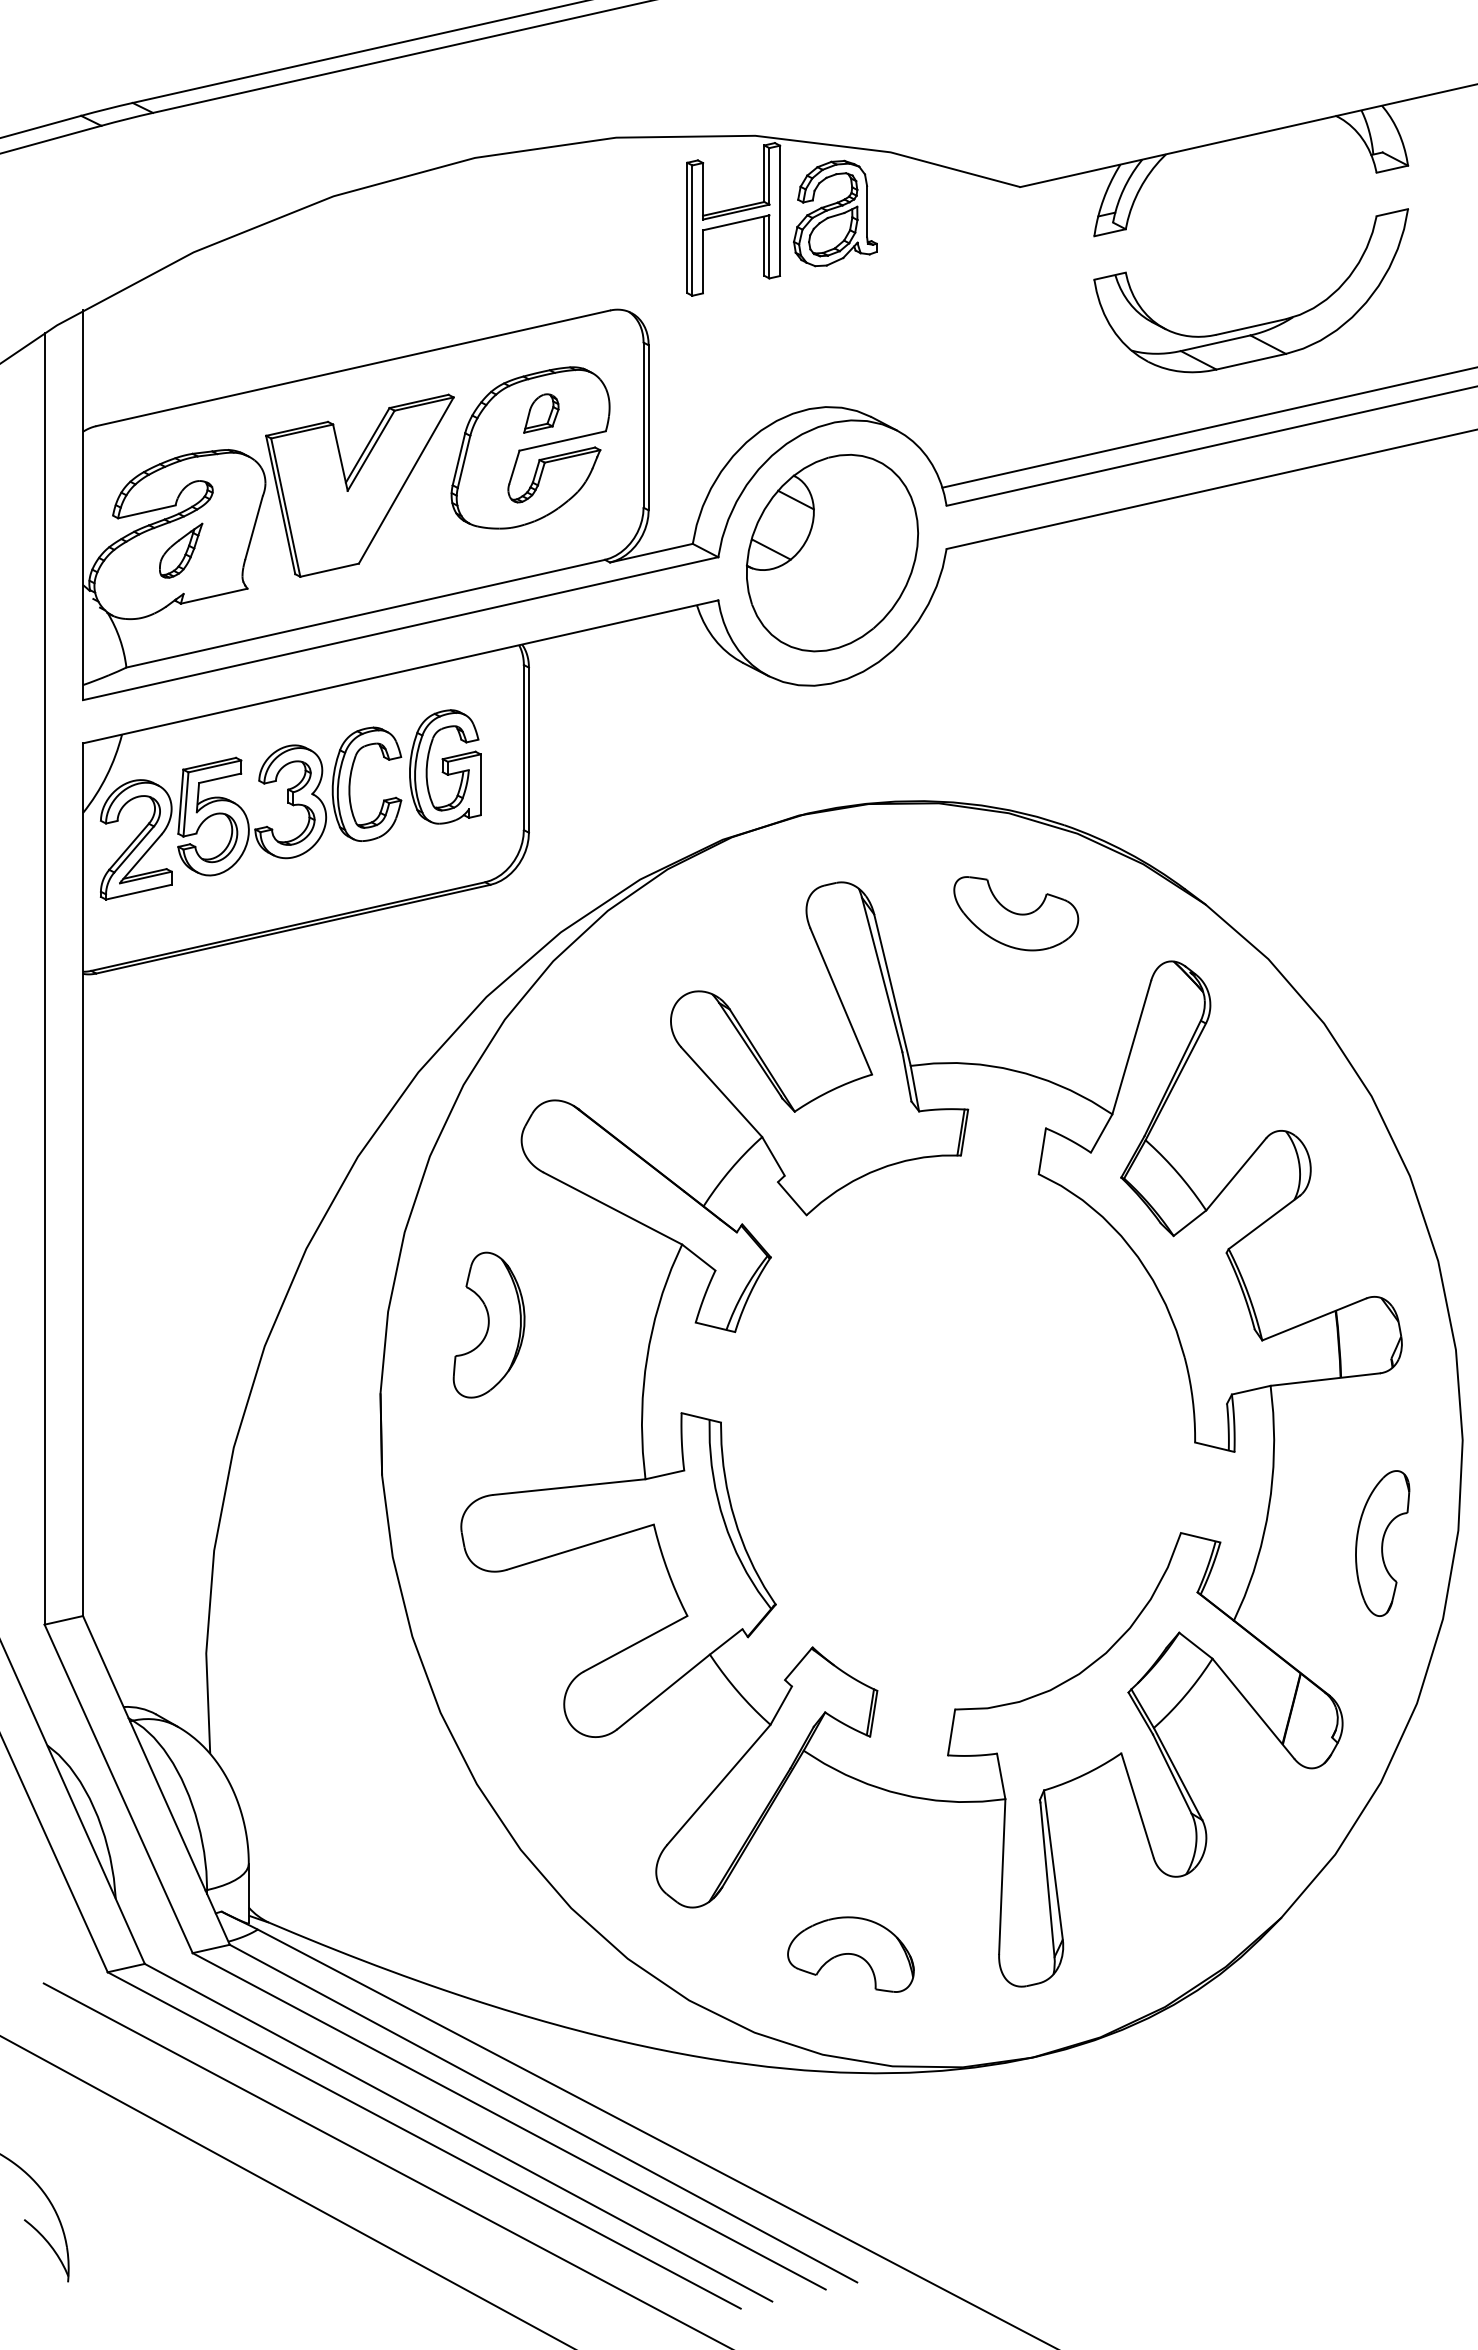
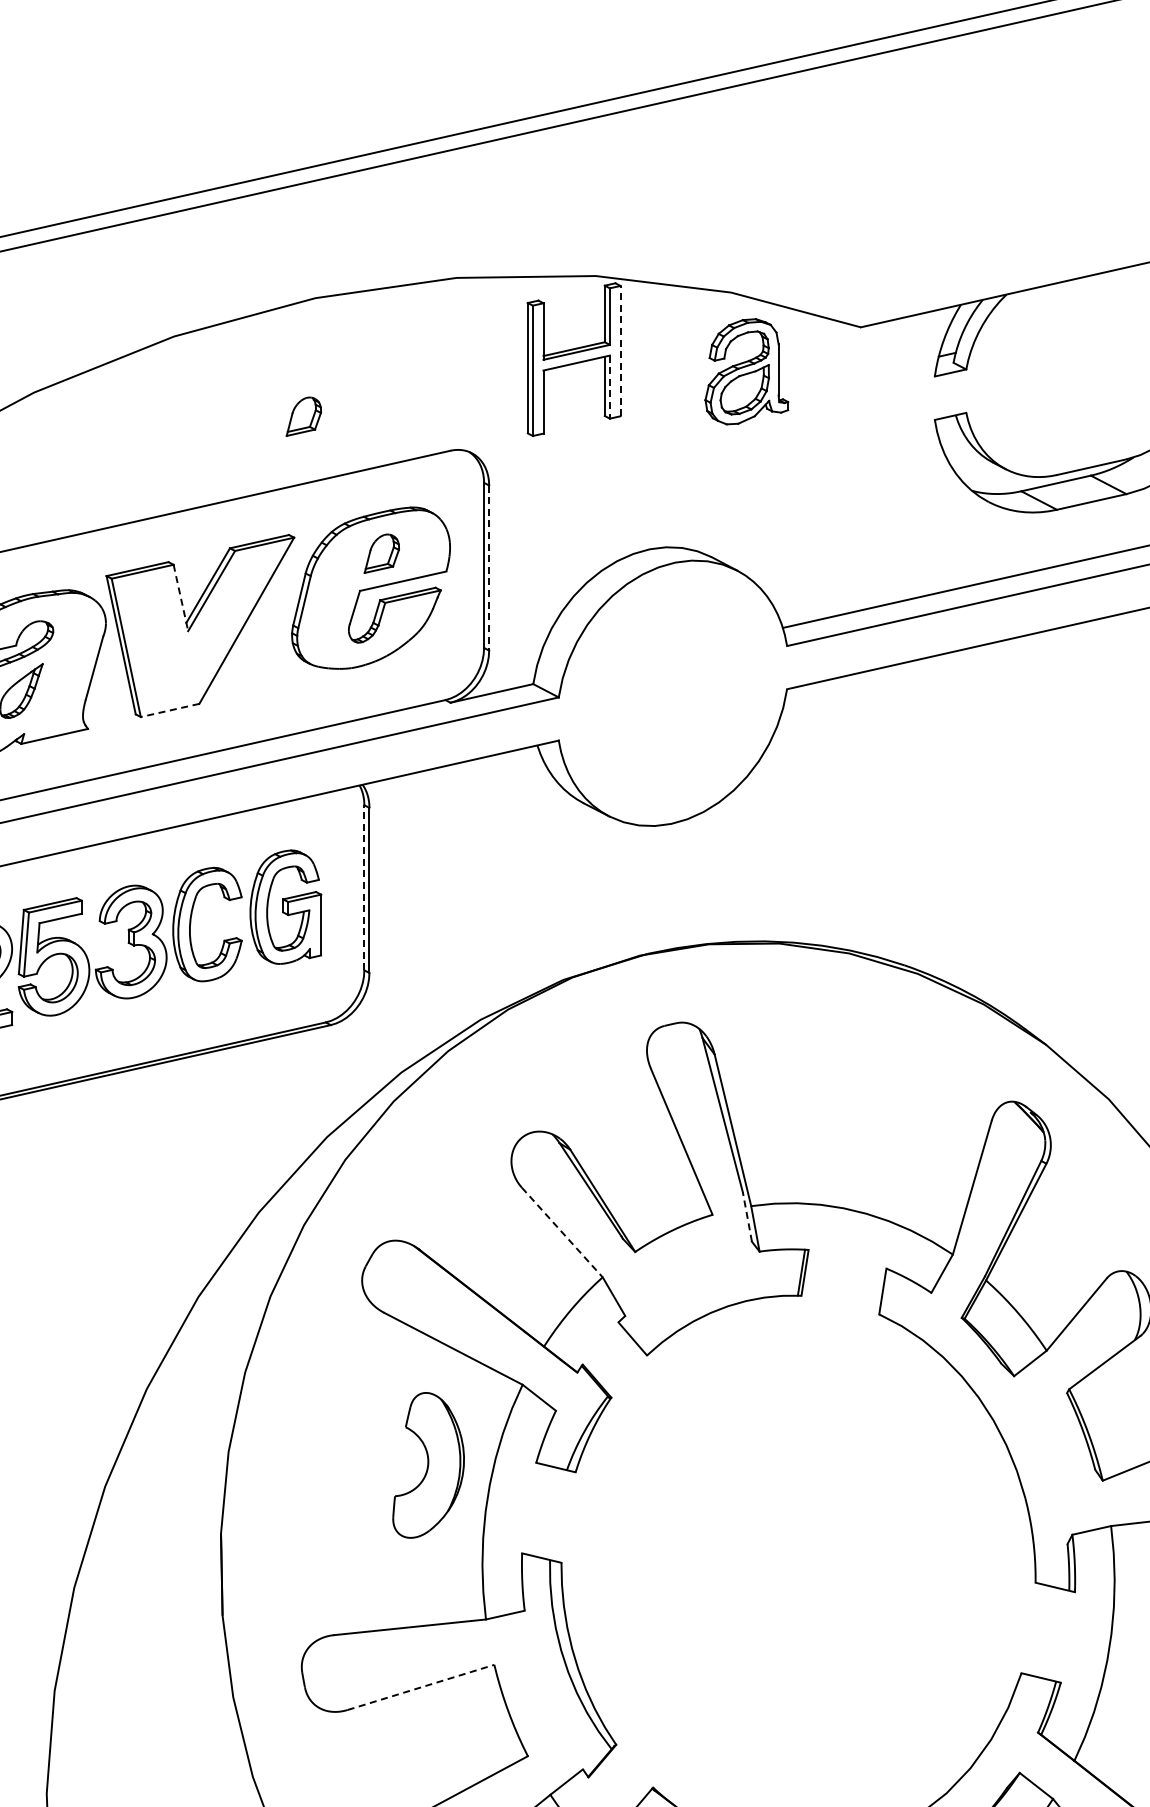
line: (780, 210) -> (620, 350), solid -> dashed
part: (835, 213) -> (746, 371), moved
line: (769, 246) -> (609, 386), solid -> dashed
part: (463, 276) -> (303, 416), added
line: (648, 427) -> (488, 567), solid -> dashed
line: (340, 457) -> (180, 597), solid -> dashed
part: (832, 553) -> (672, 693), removed
line: (329, 570) -> (169, 710), solid -> dashed
line: (523, 747) -> (363, 887), solid -> dashed
part: (1016, 913) -> (856, 1053), removed
line: (906, 1076) -> (746, 1216), solid -> dashed
line: (722, 1092) -> (562, 1232), solid -> dashed
part: (488, 1324) -> (427, 1464), moved
line: (580, 1547) -> (420, 1687), solid -> dashed

